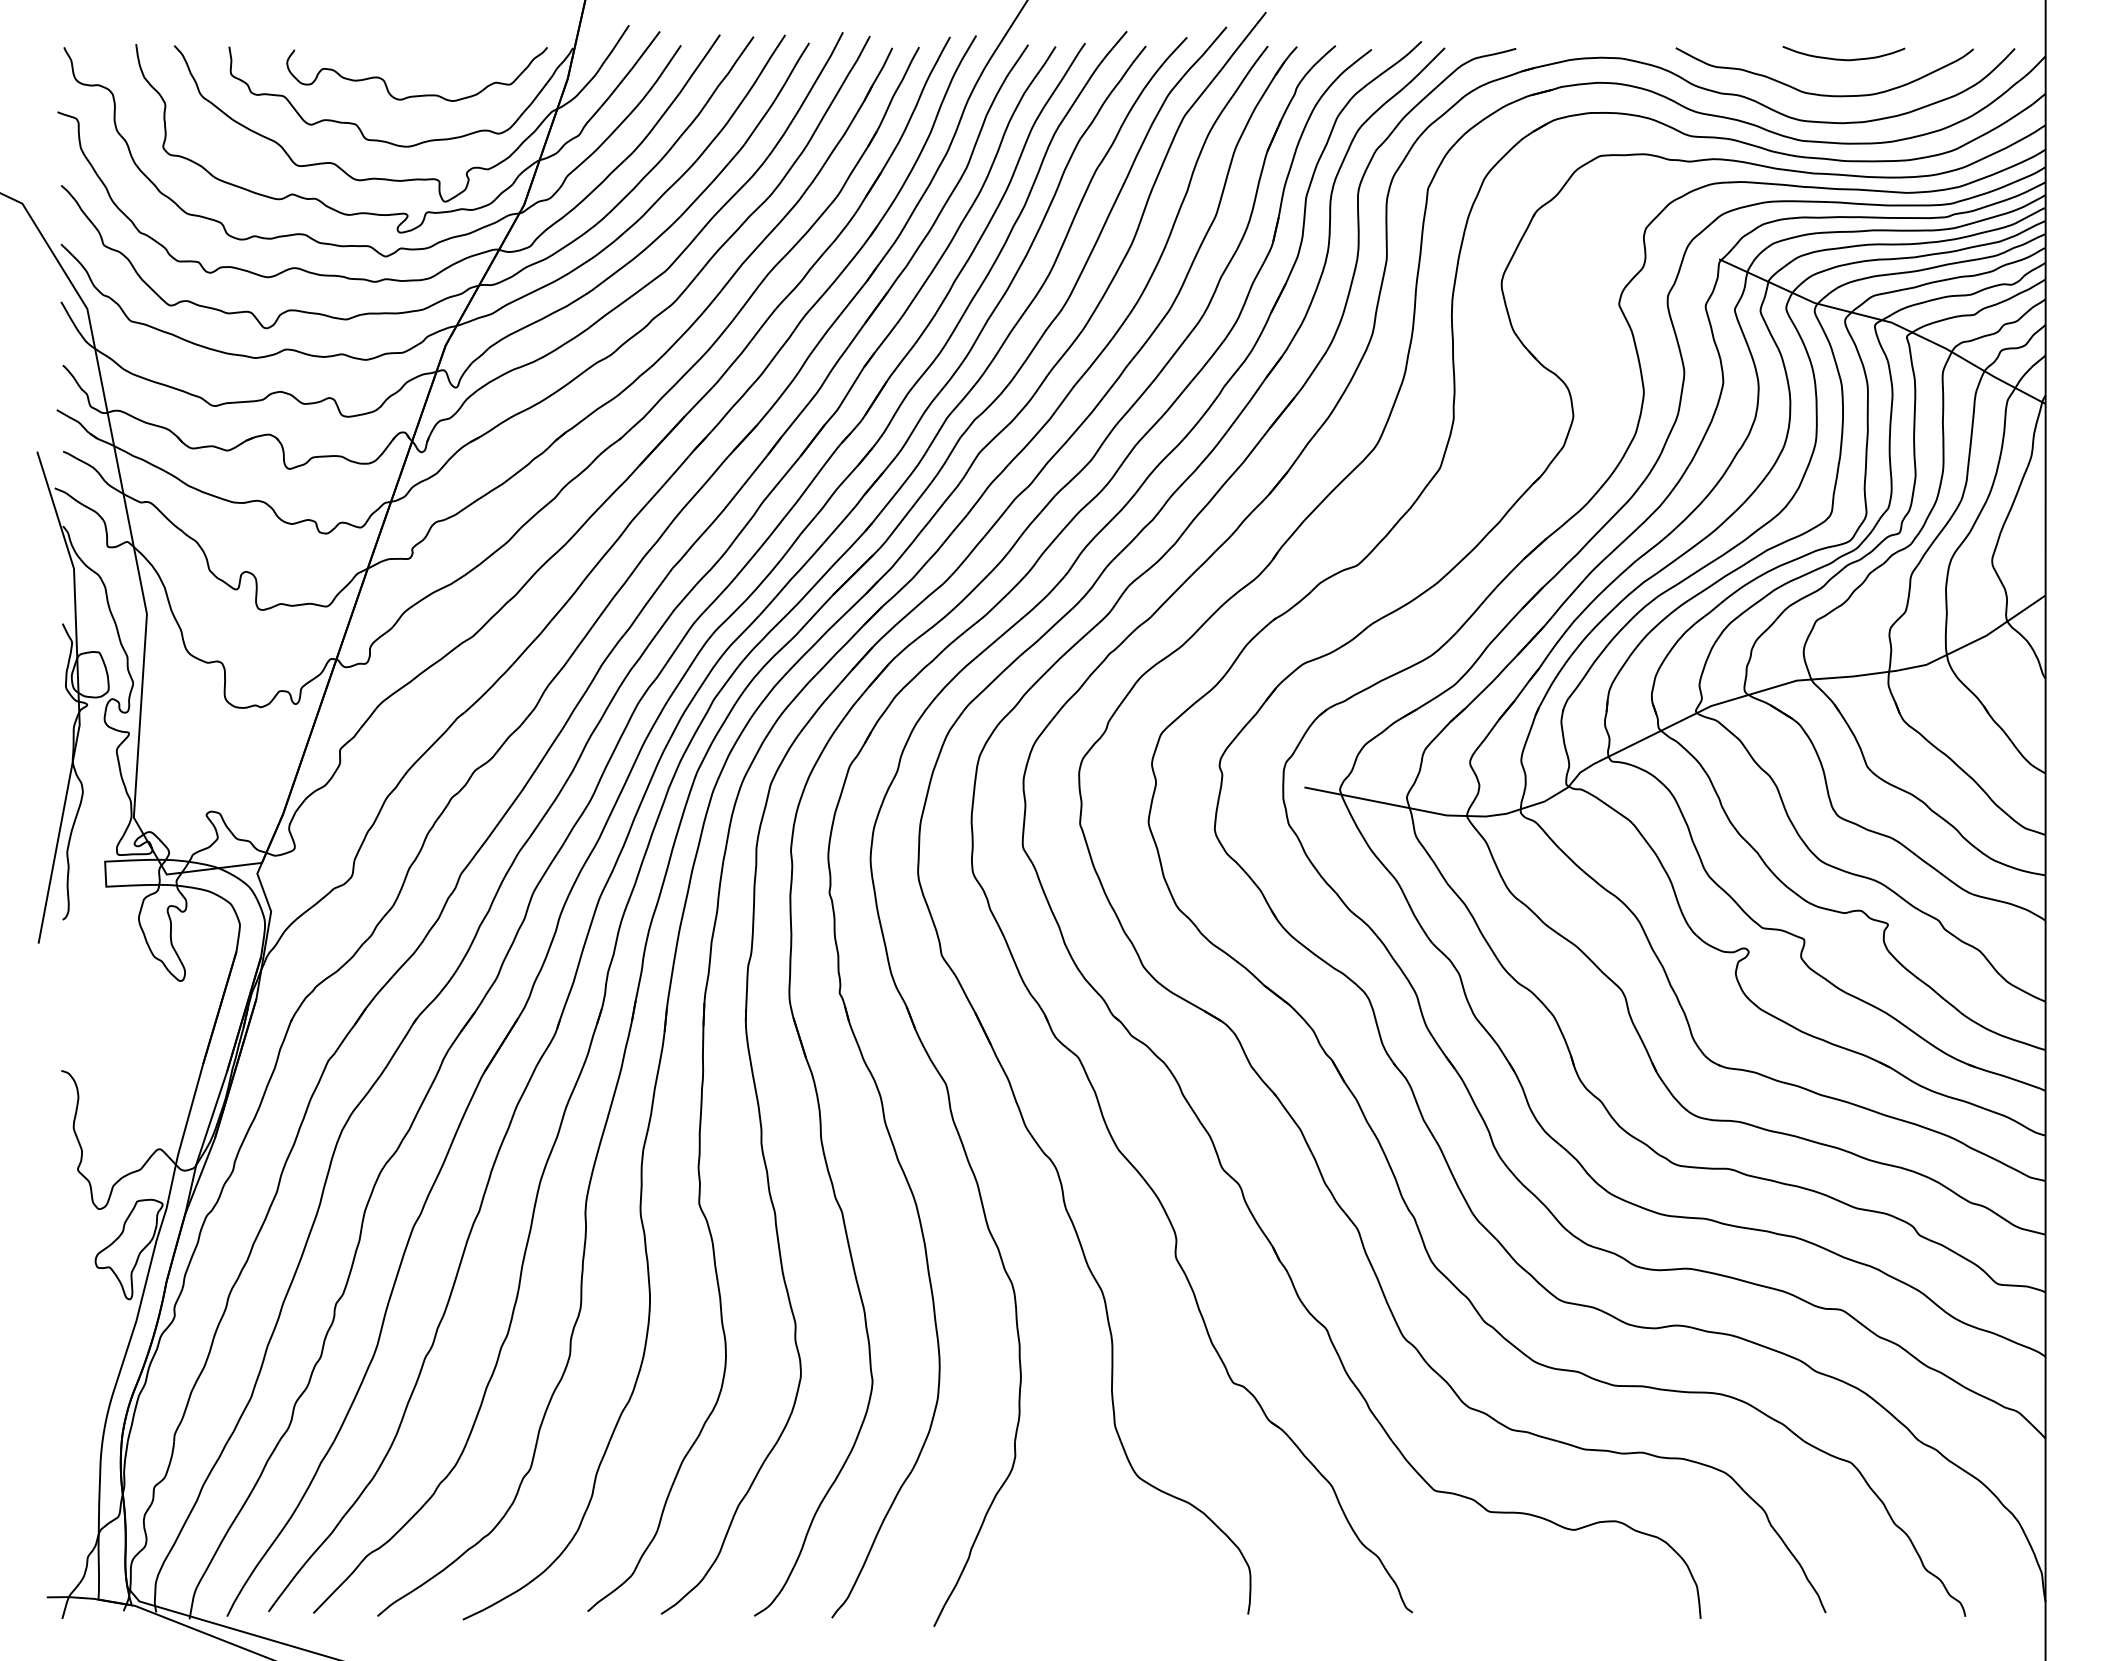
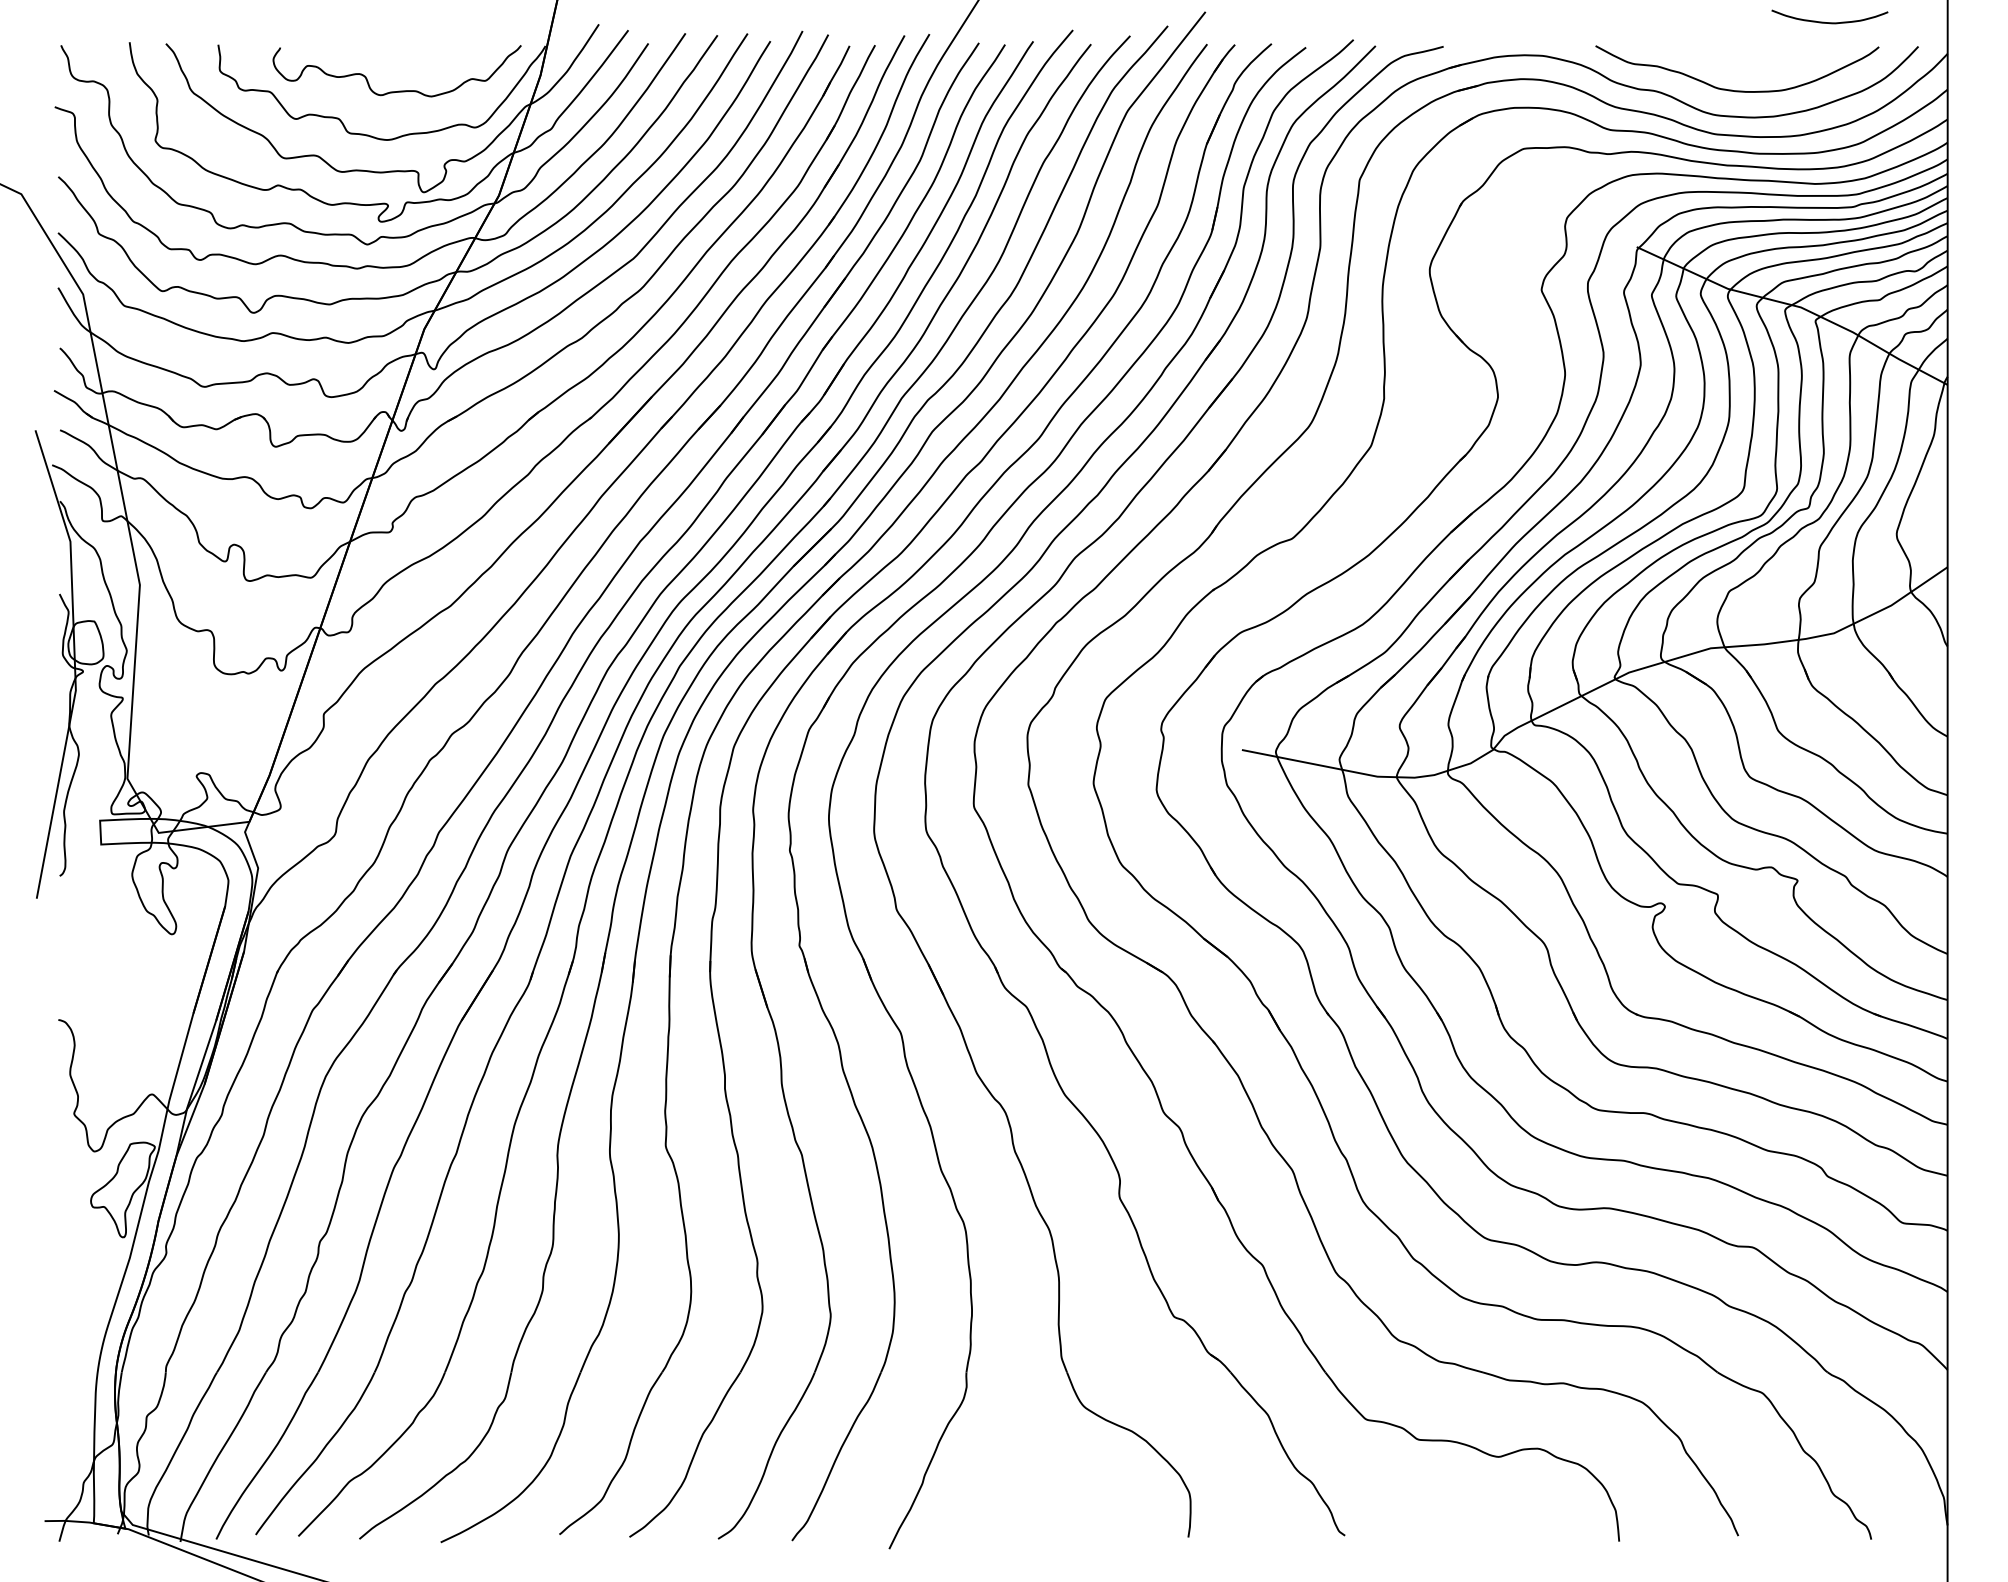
curve: (1840, 58) -> (1826, 21), moved

